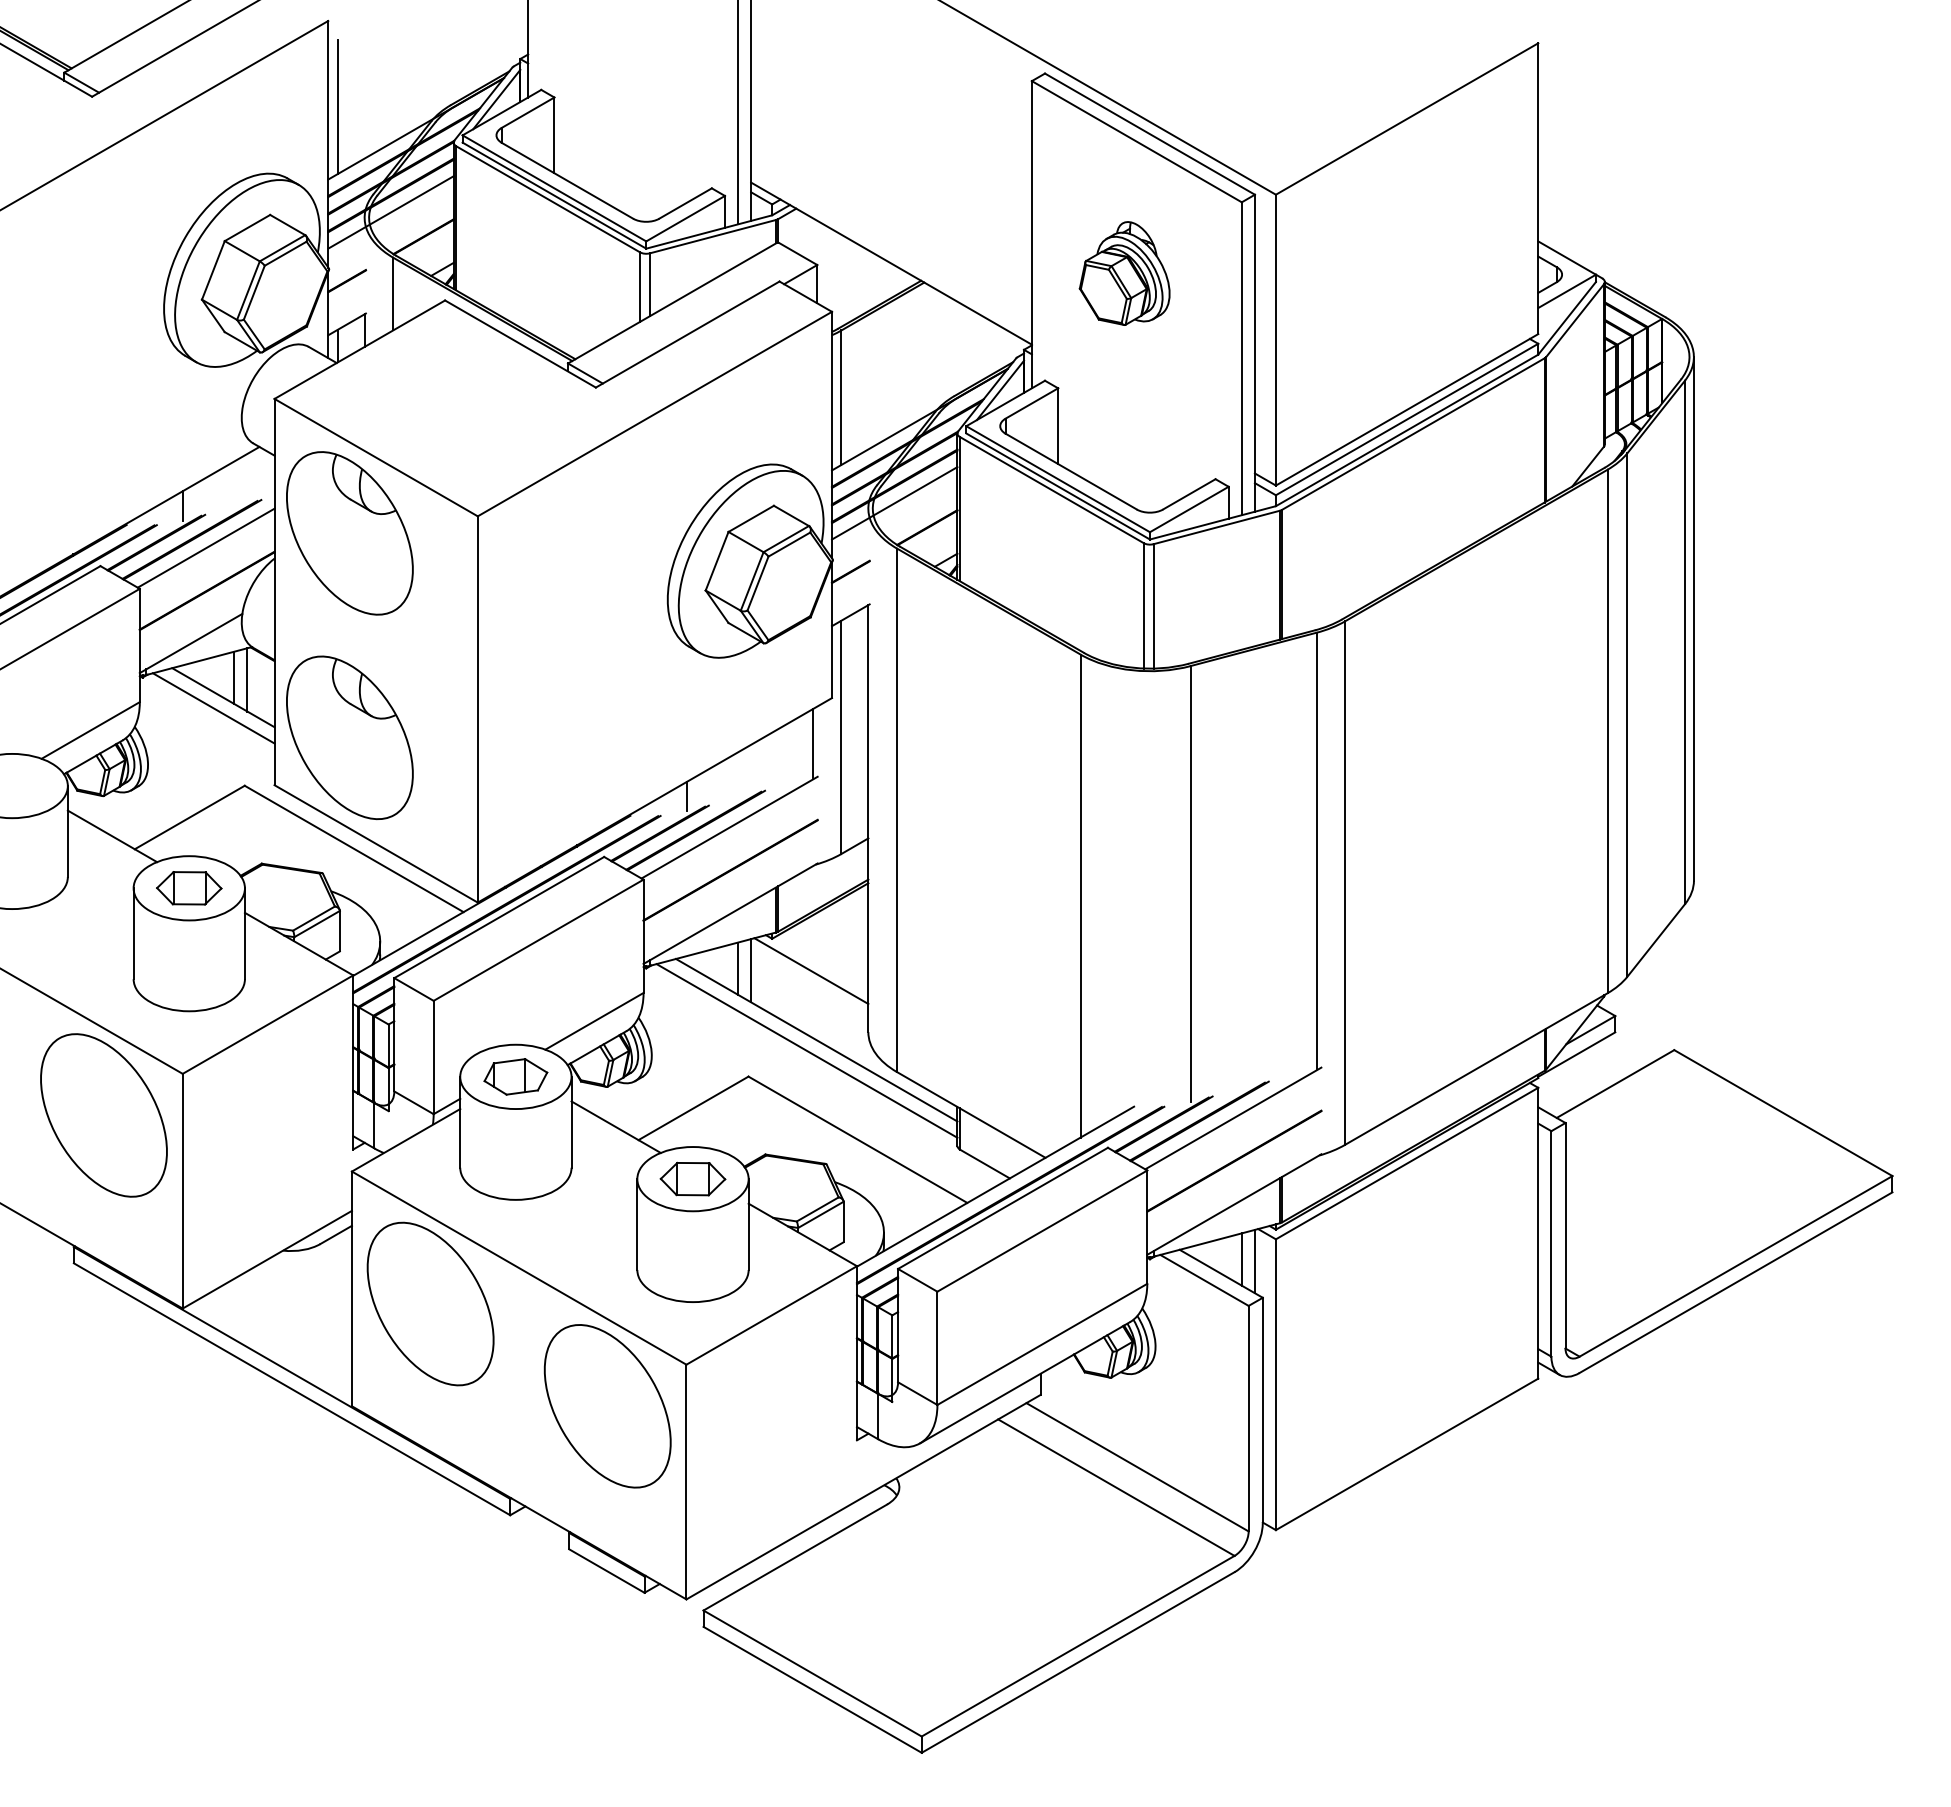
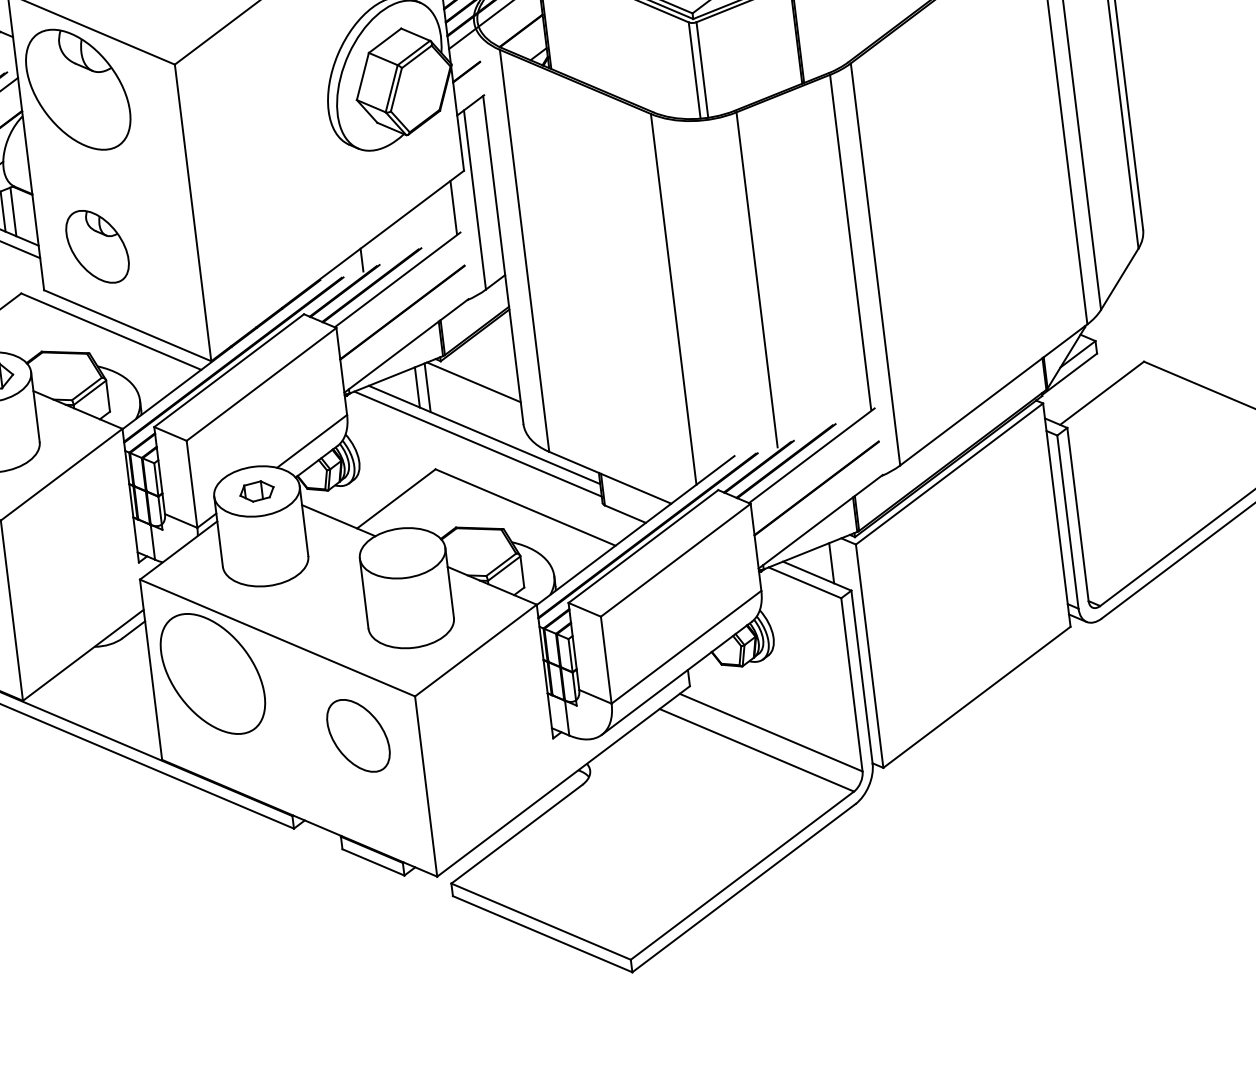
part: (349, 737) -> (97, 246), size x0.6
part: (515, 1076) -> (256, 491), size x0.7
part: (692, 1178) -> (402, 552), removed
line: (1254, 1261) -> (841, 563), removed
part: (607, 1406) -> (358, 735), size x0.6

